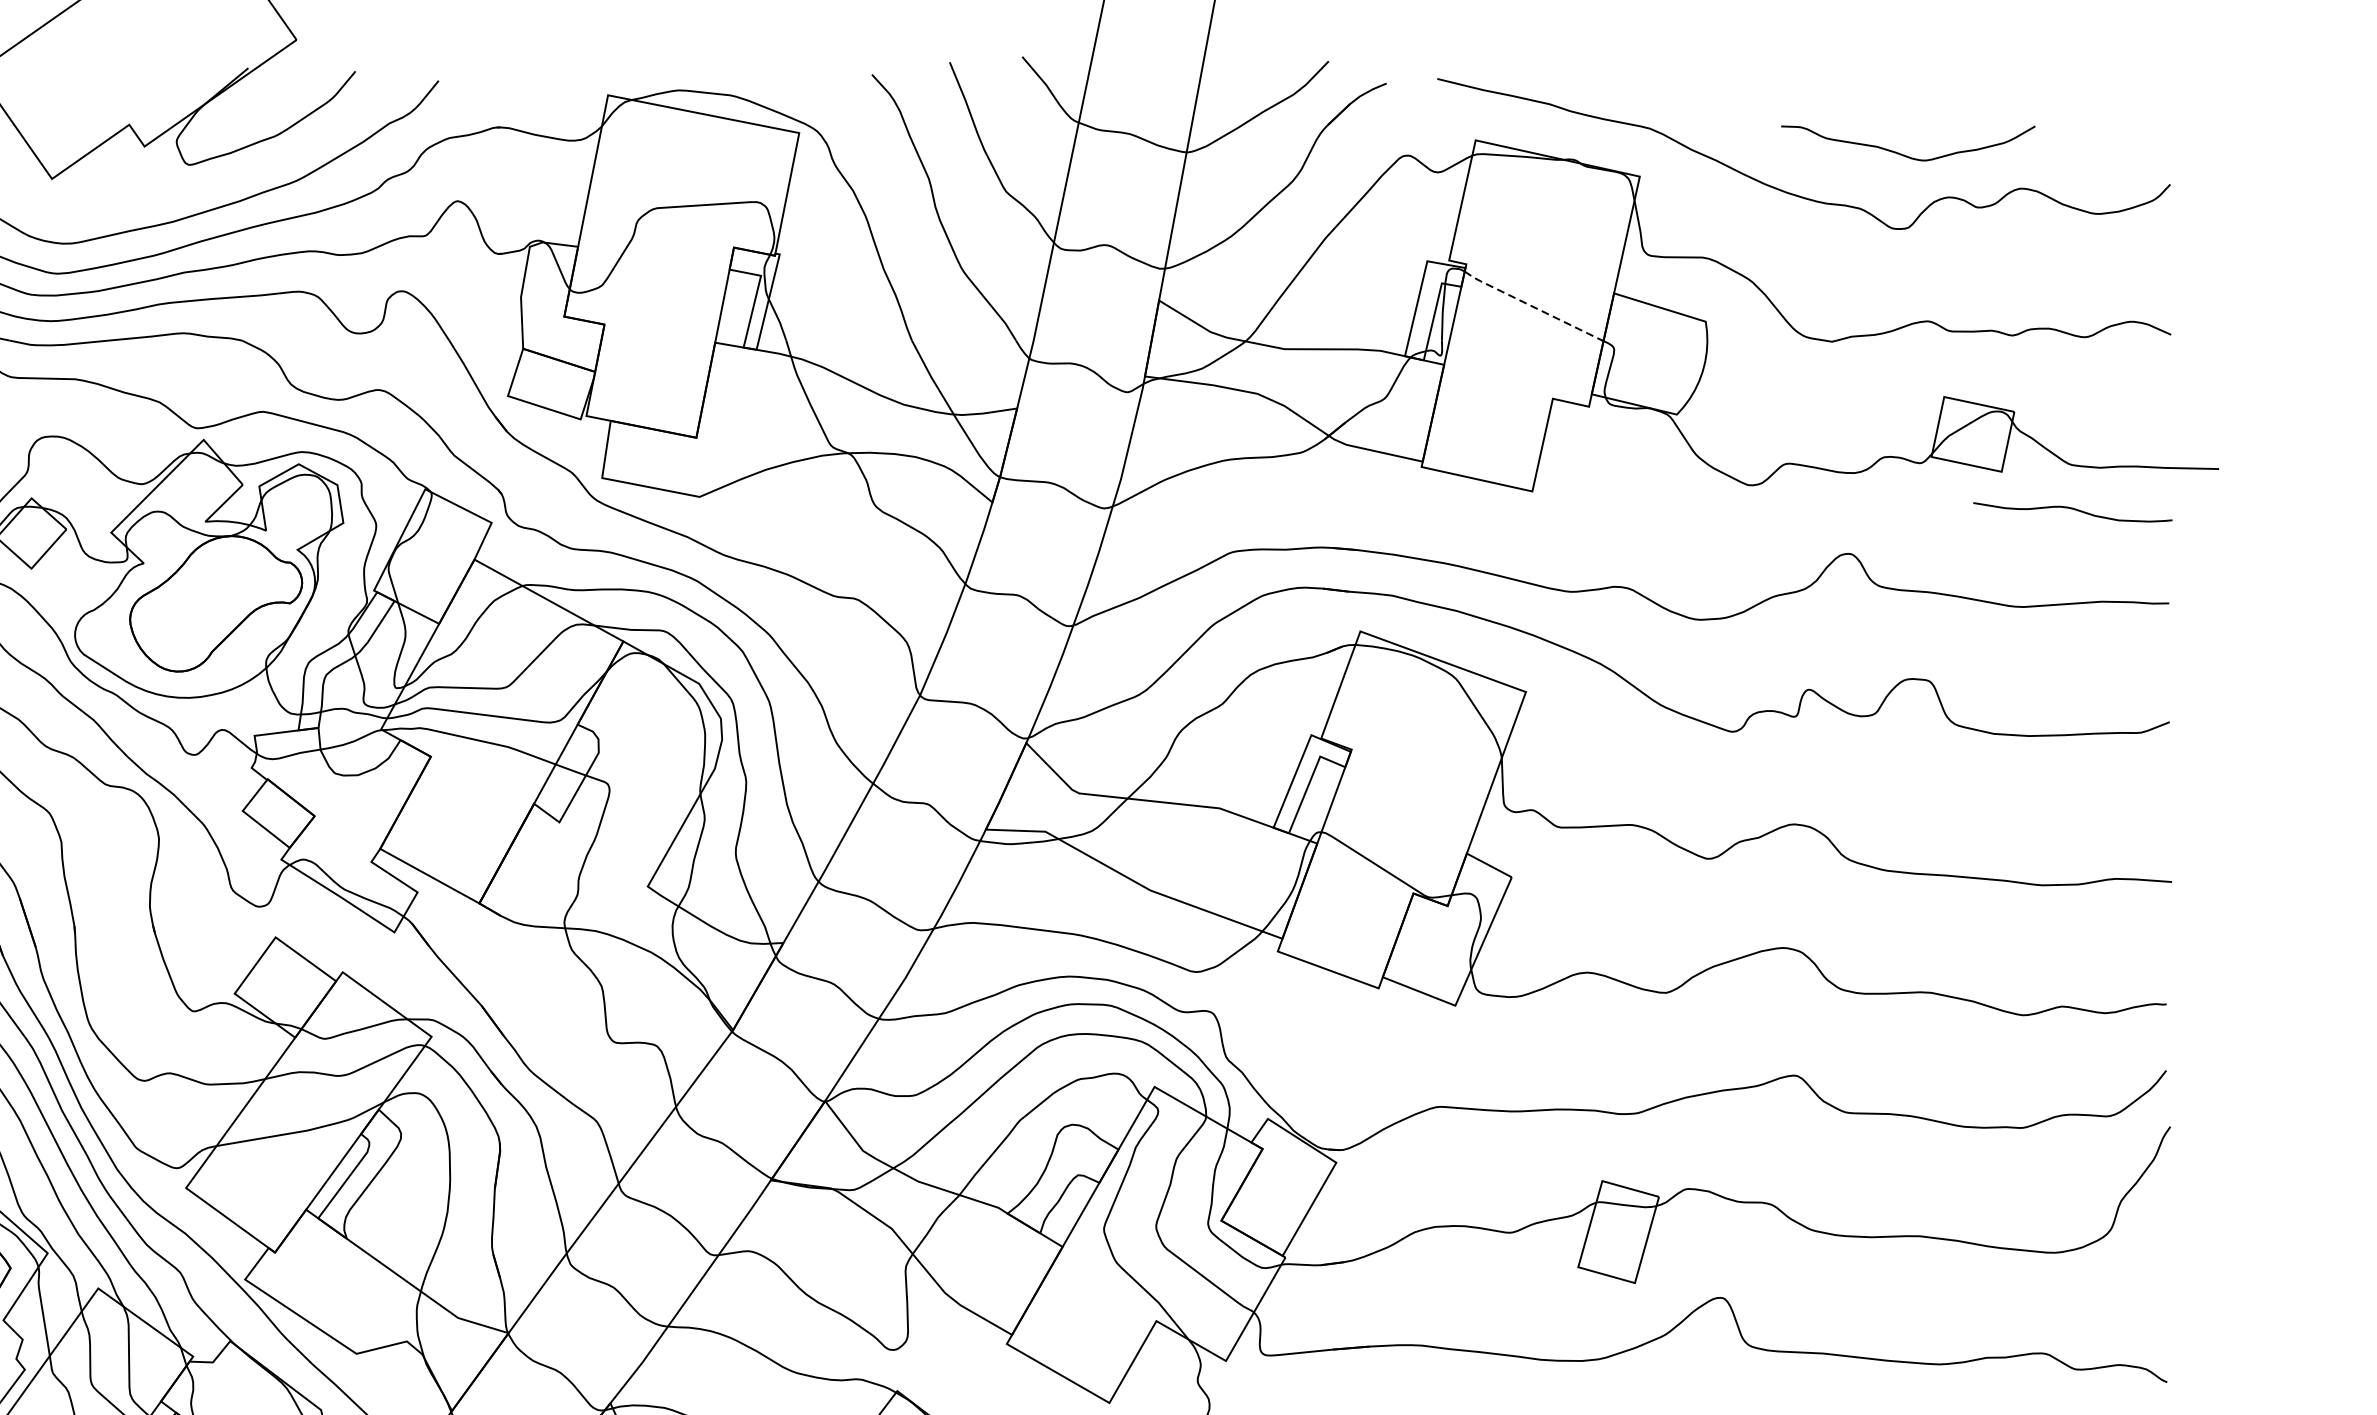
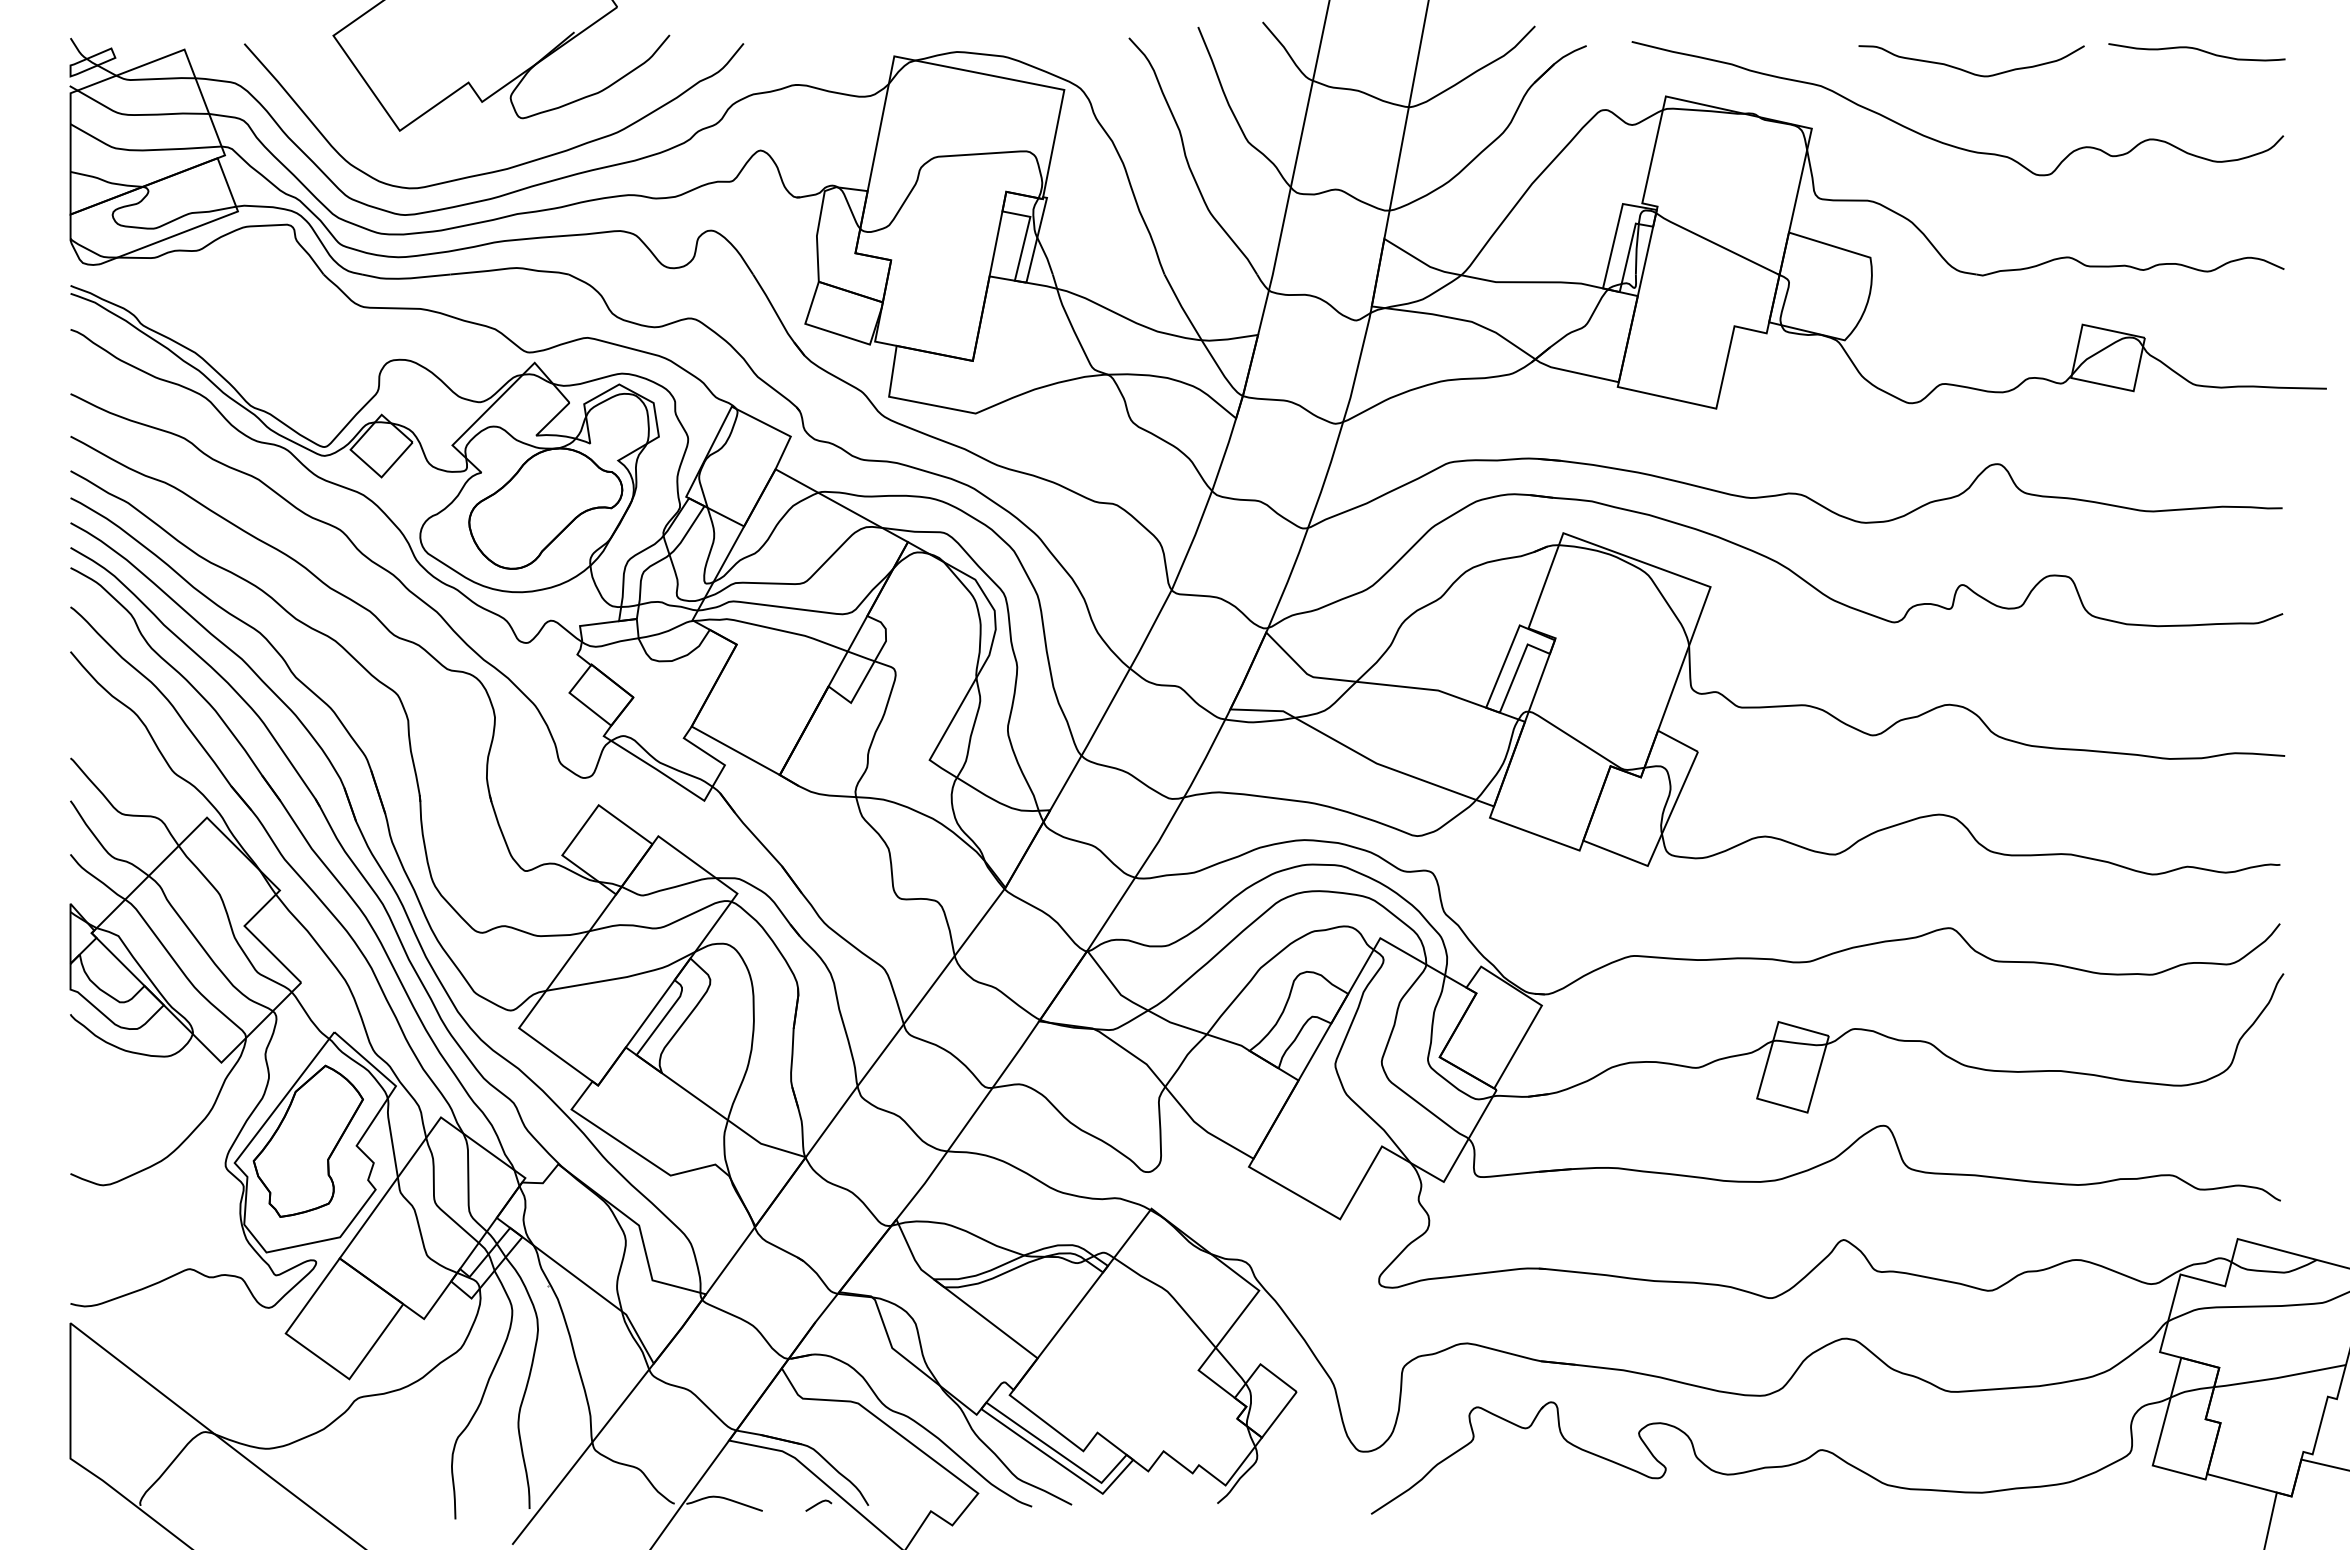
curve: (1905, 155) -> (1969, 71), moved
line: (1532, 306) -> (1716, 244), dashed -> solid
curve: (2073, 510) -> (2197, 50), moved

